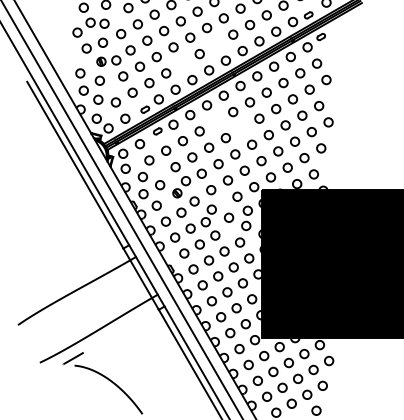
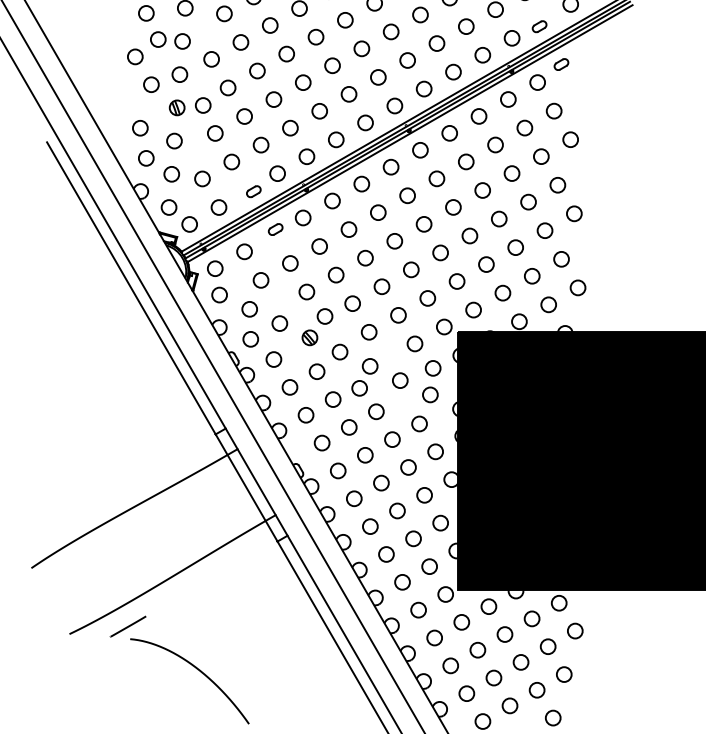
circle: (216, 44) -> (378, 77), added
circle: (182, 63) -> (318, 110), added
circle: (216, 121) -> (378, 212), added
circle: (242, 128) -> (423, 224), added
circle: (330, 164) -> (577, 287), added

